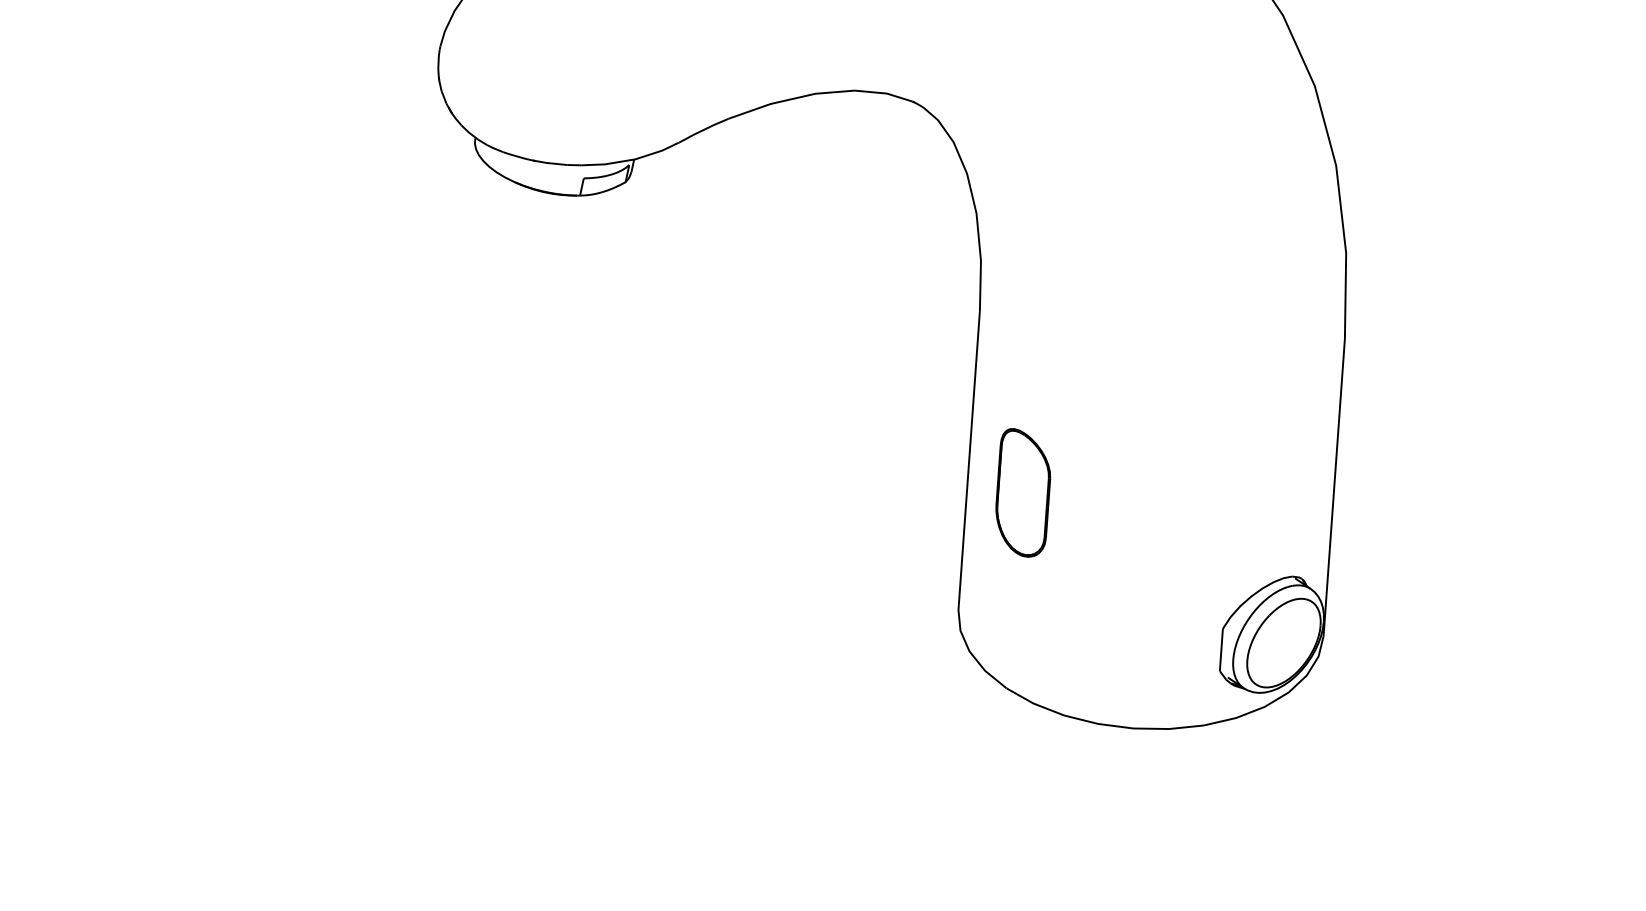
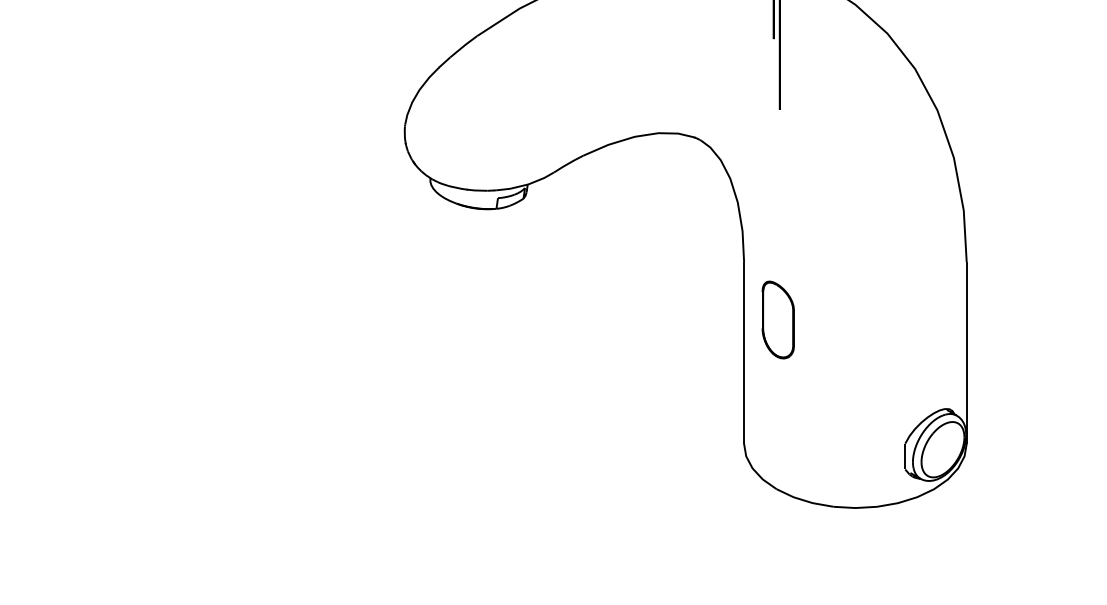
part: (1022, 492) -> (777, 319), moved

